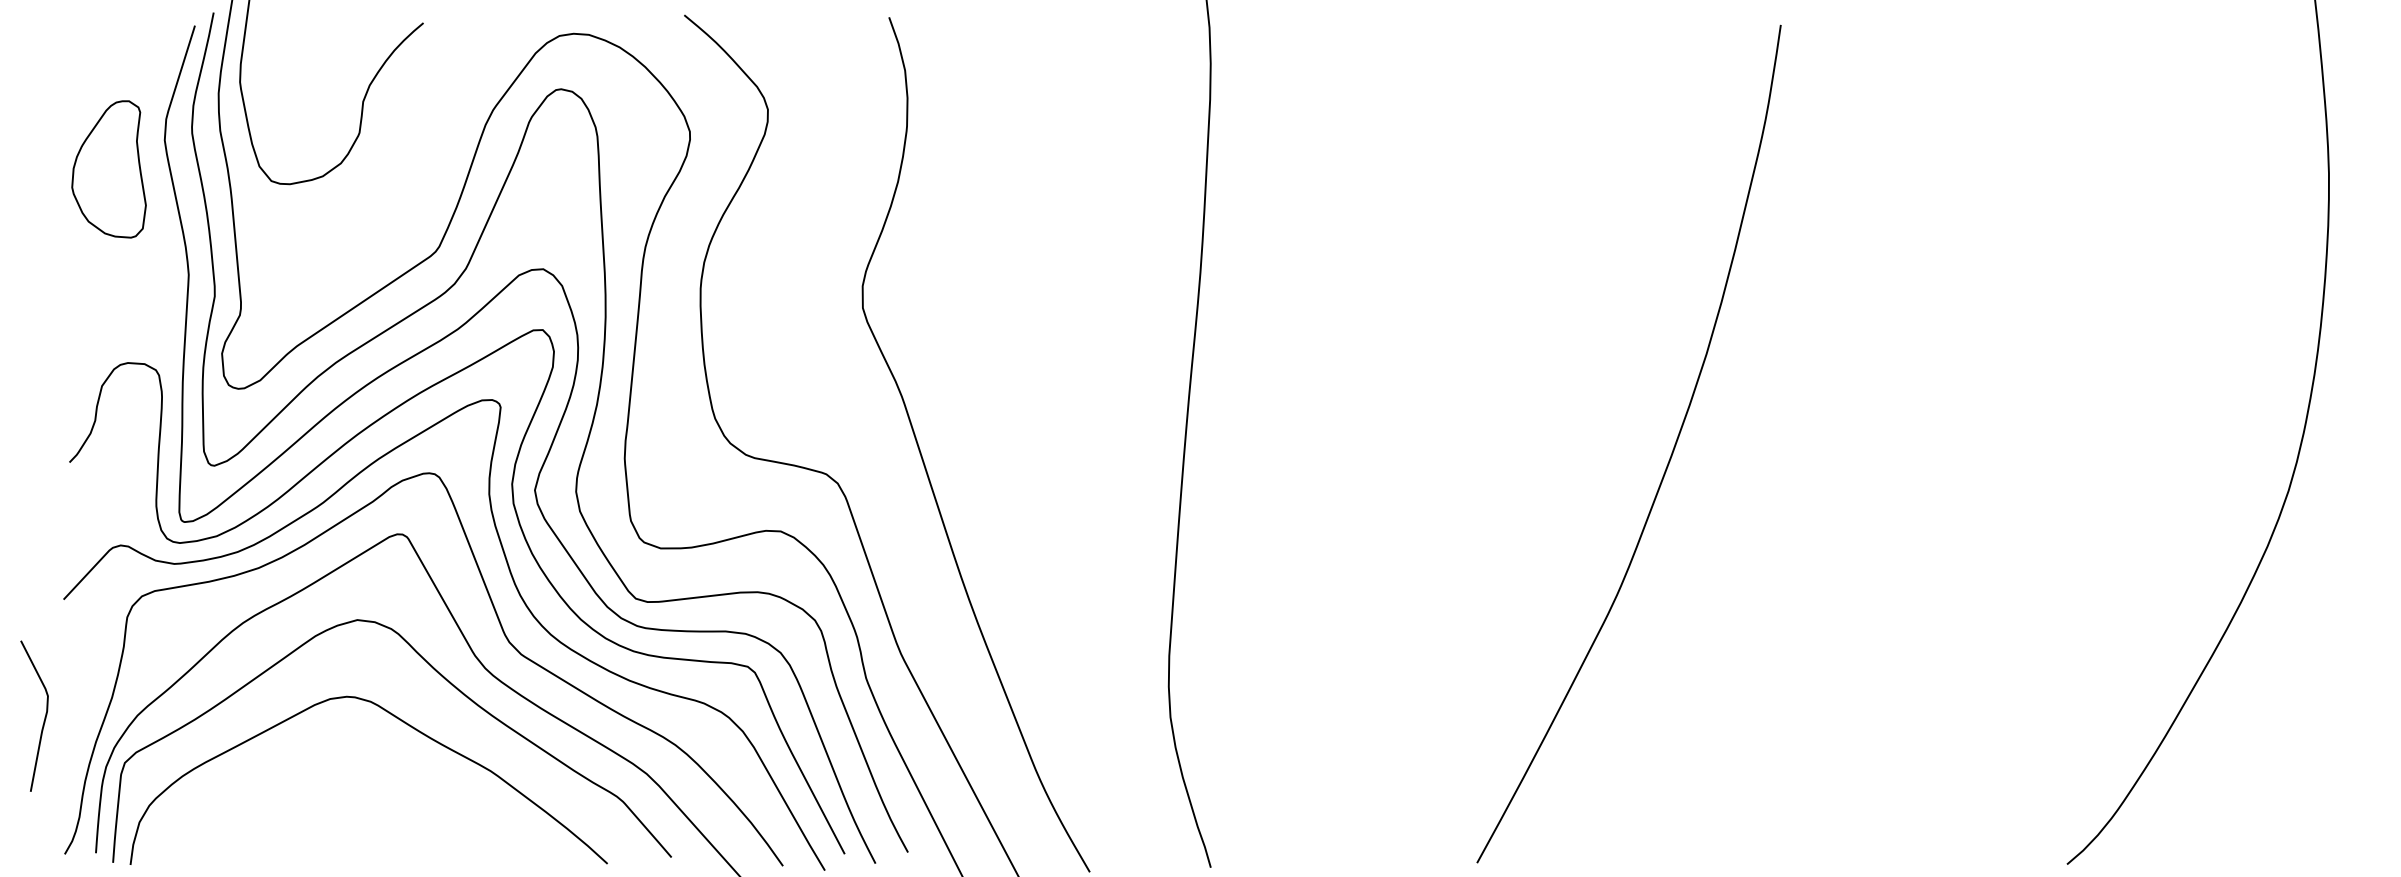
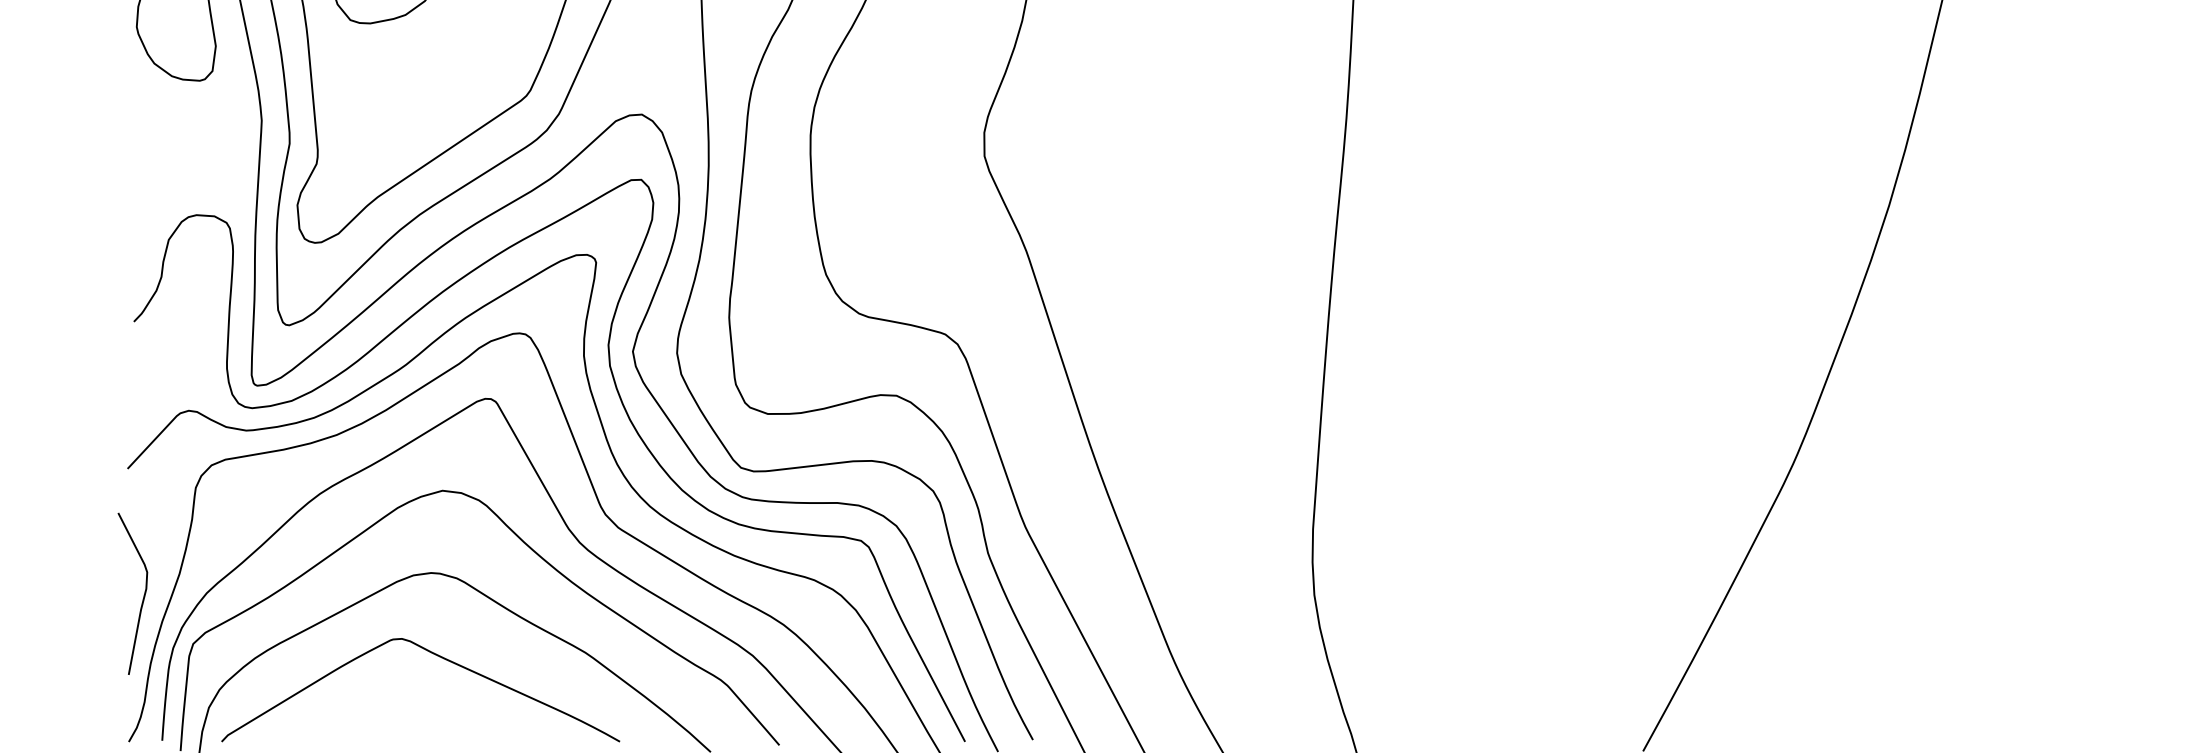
curve: (44, 717) -> (143, 595), moved
curve: (352, 774) -> (437, 656), added

